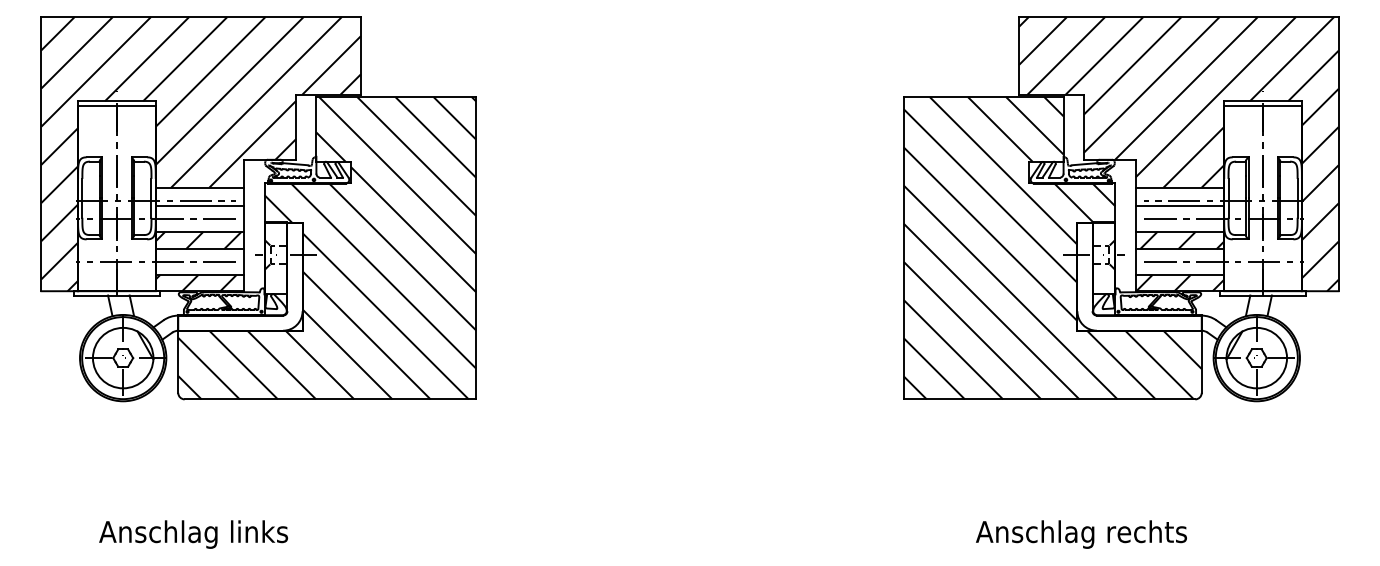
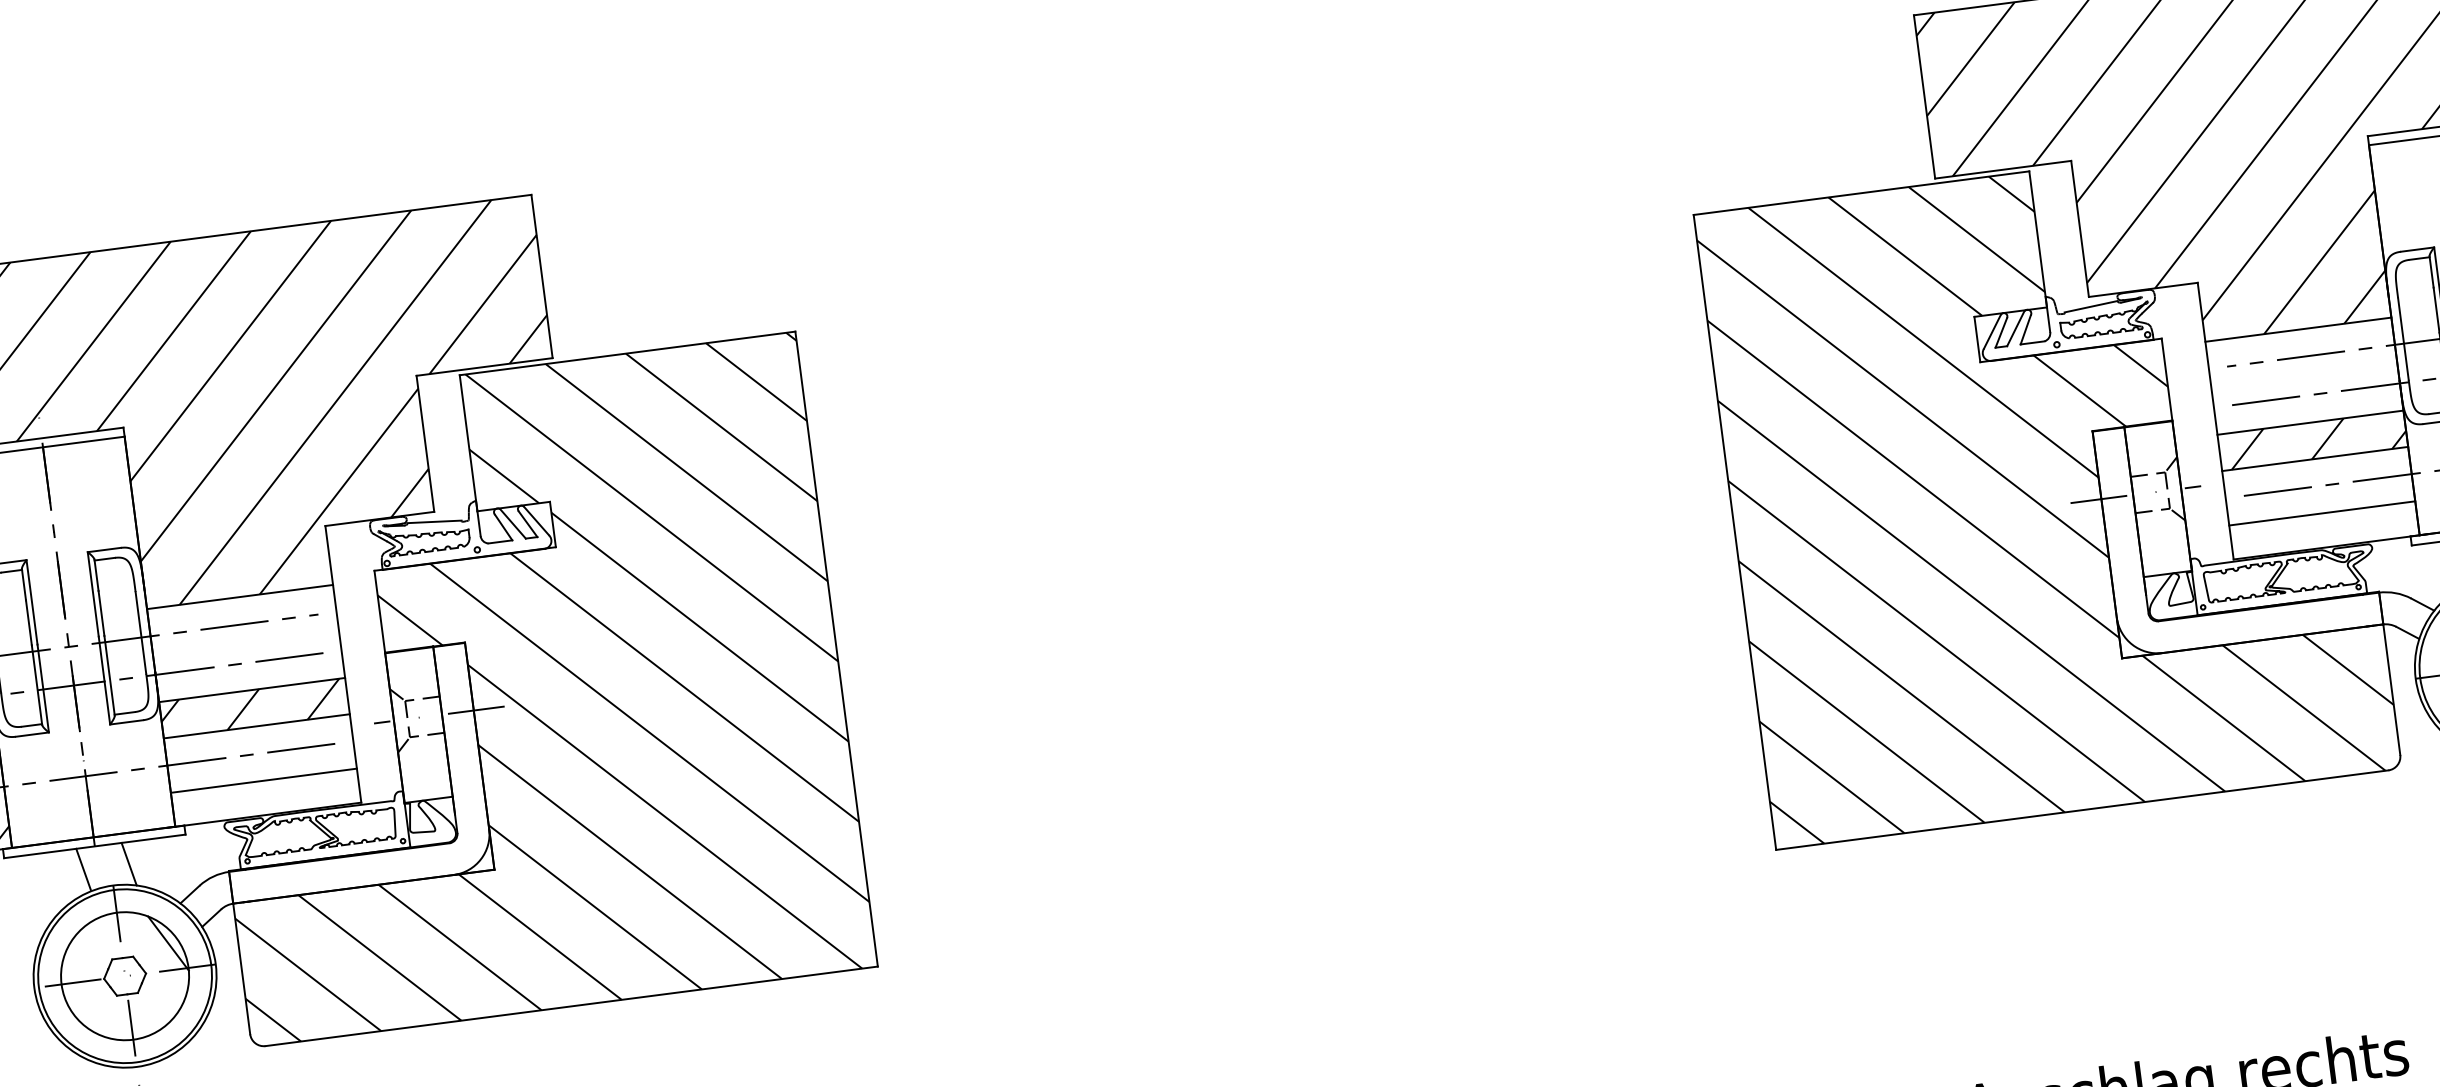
line: (199, 205) -> (243, 634), removed
line: (1179, 205) -> (2302, 367), removed
hatch: (195, 283) -> (256, 799), removed
hatch: (1180, 283) -> (2325, 530), removed

